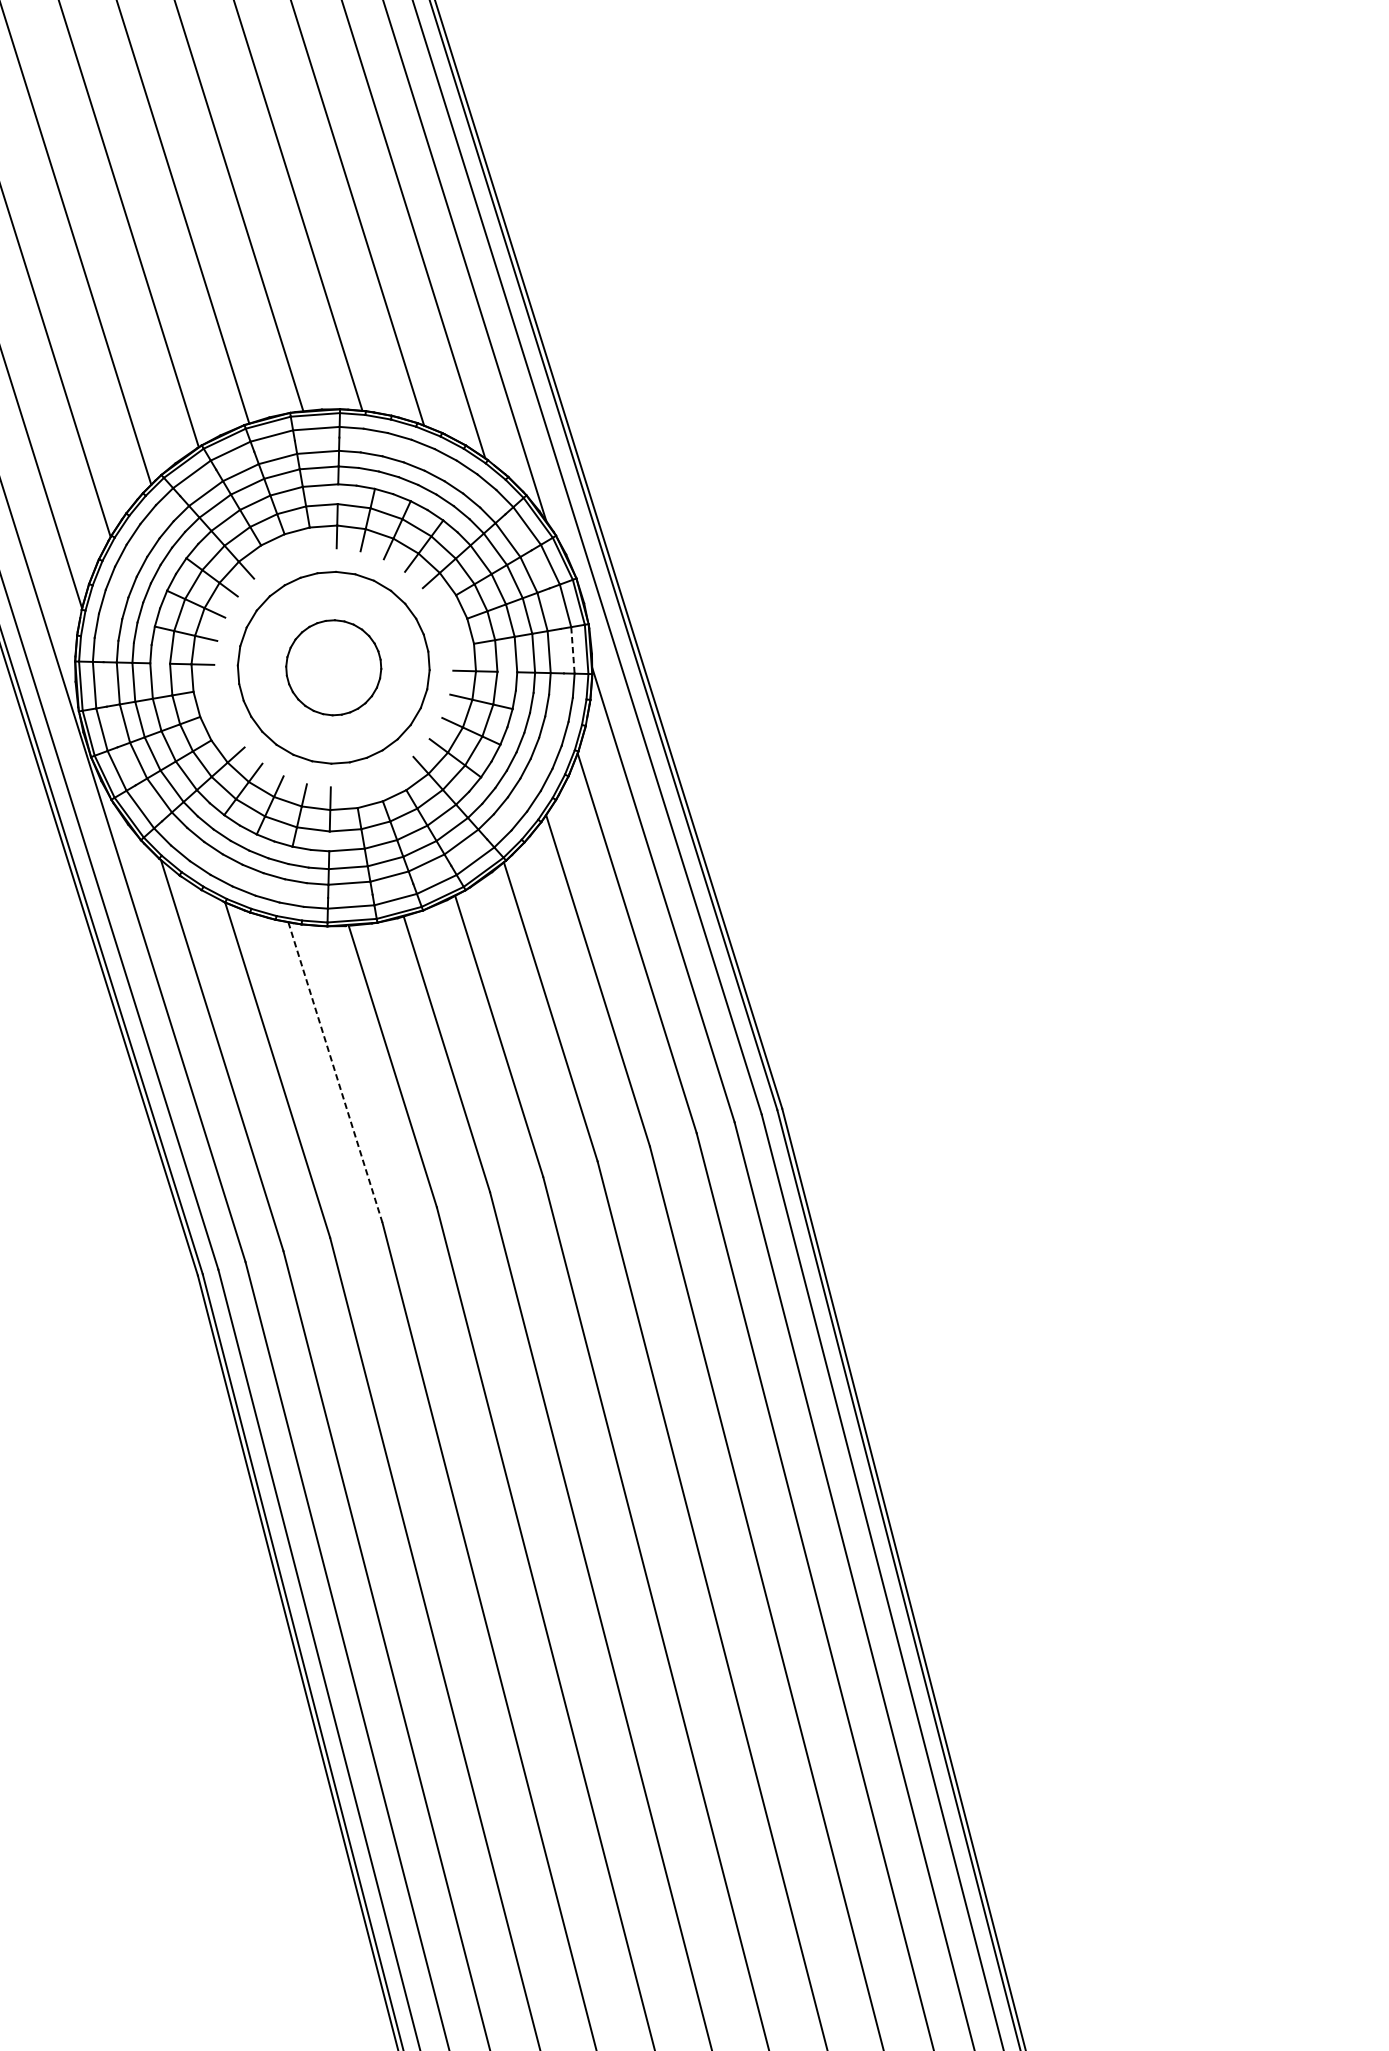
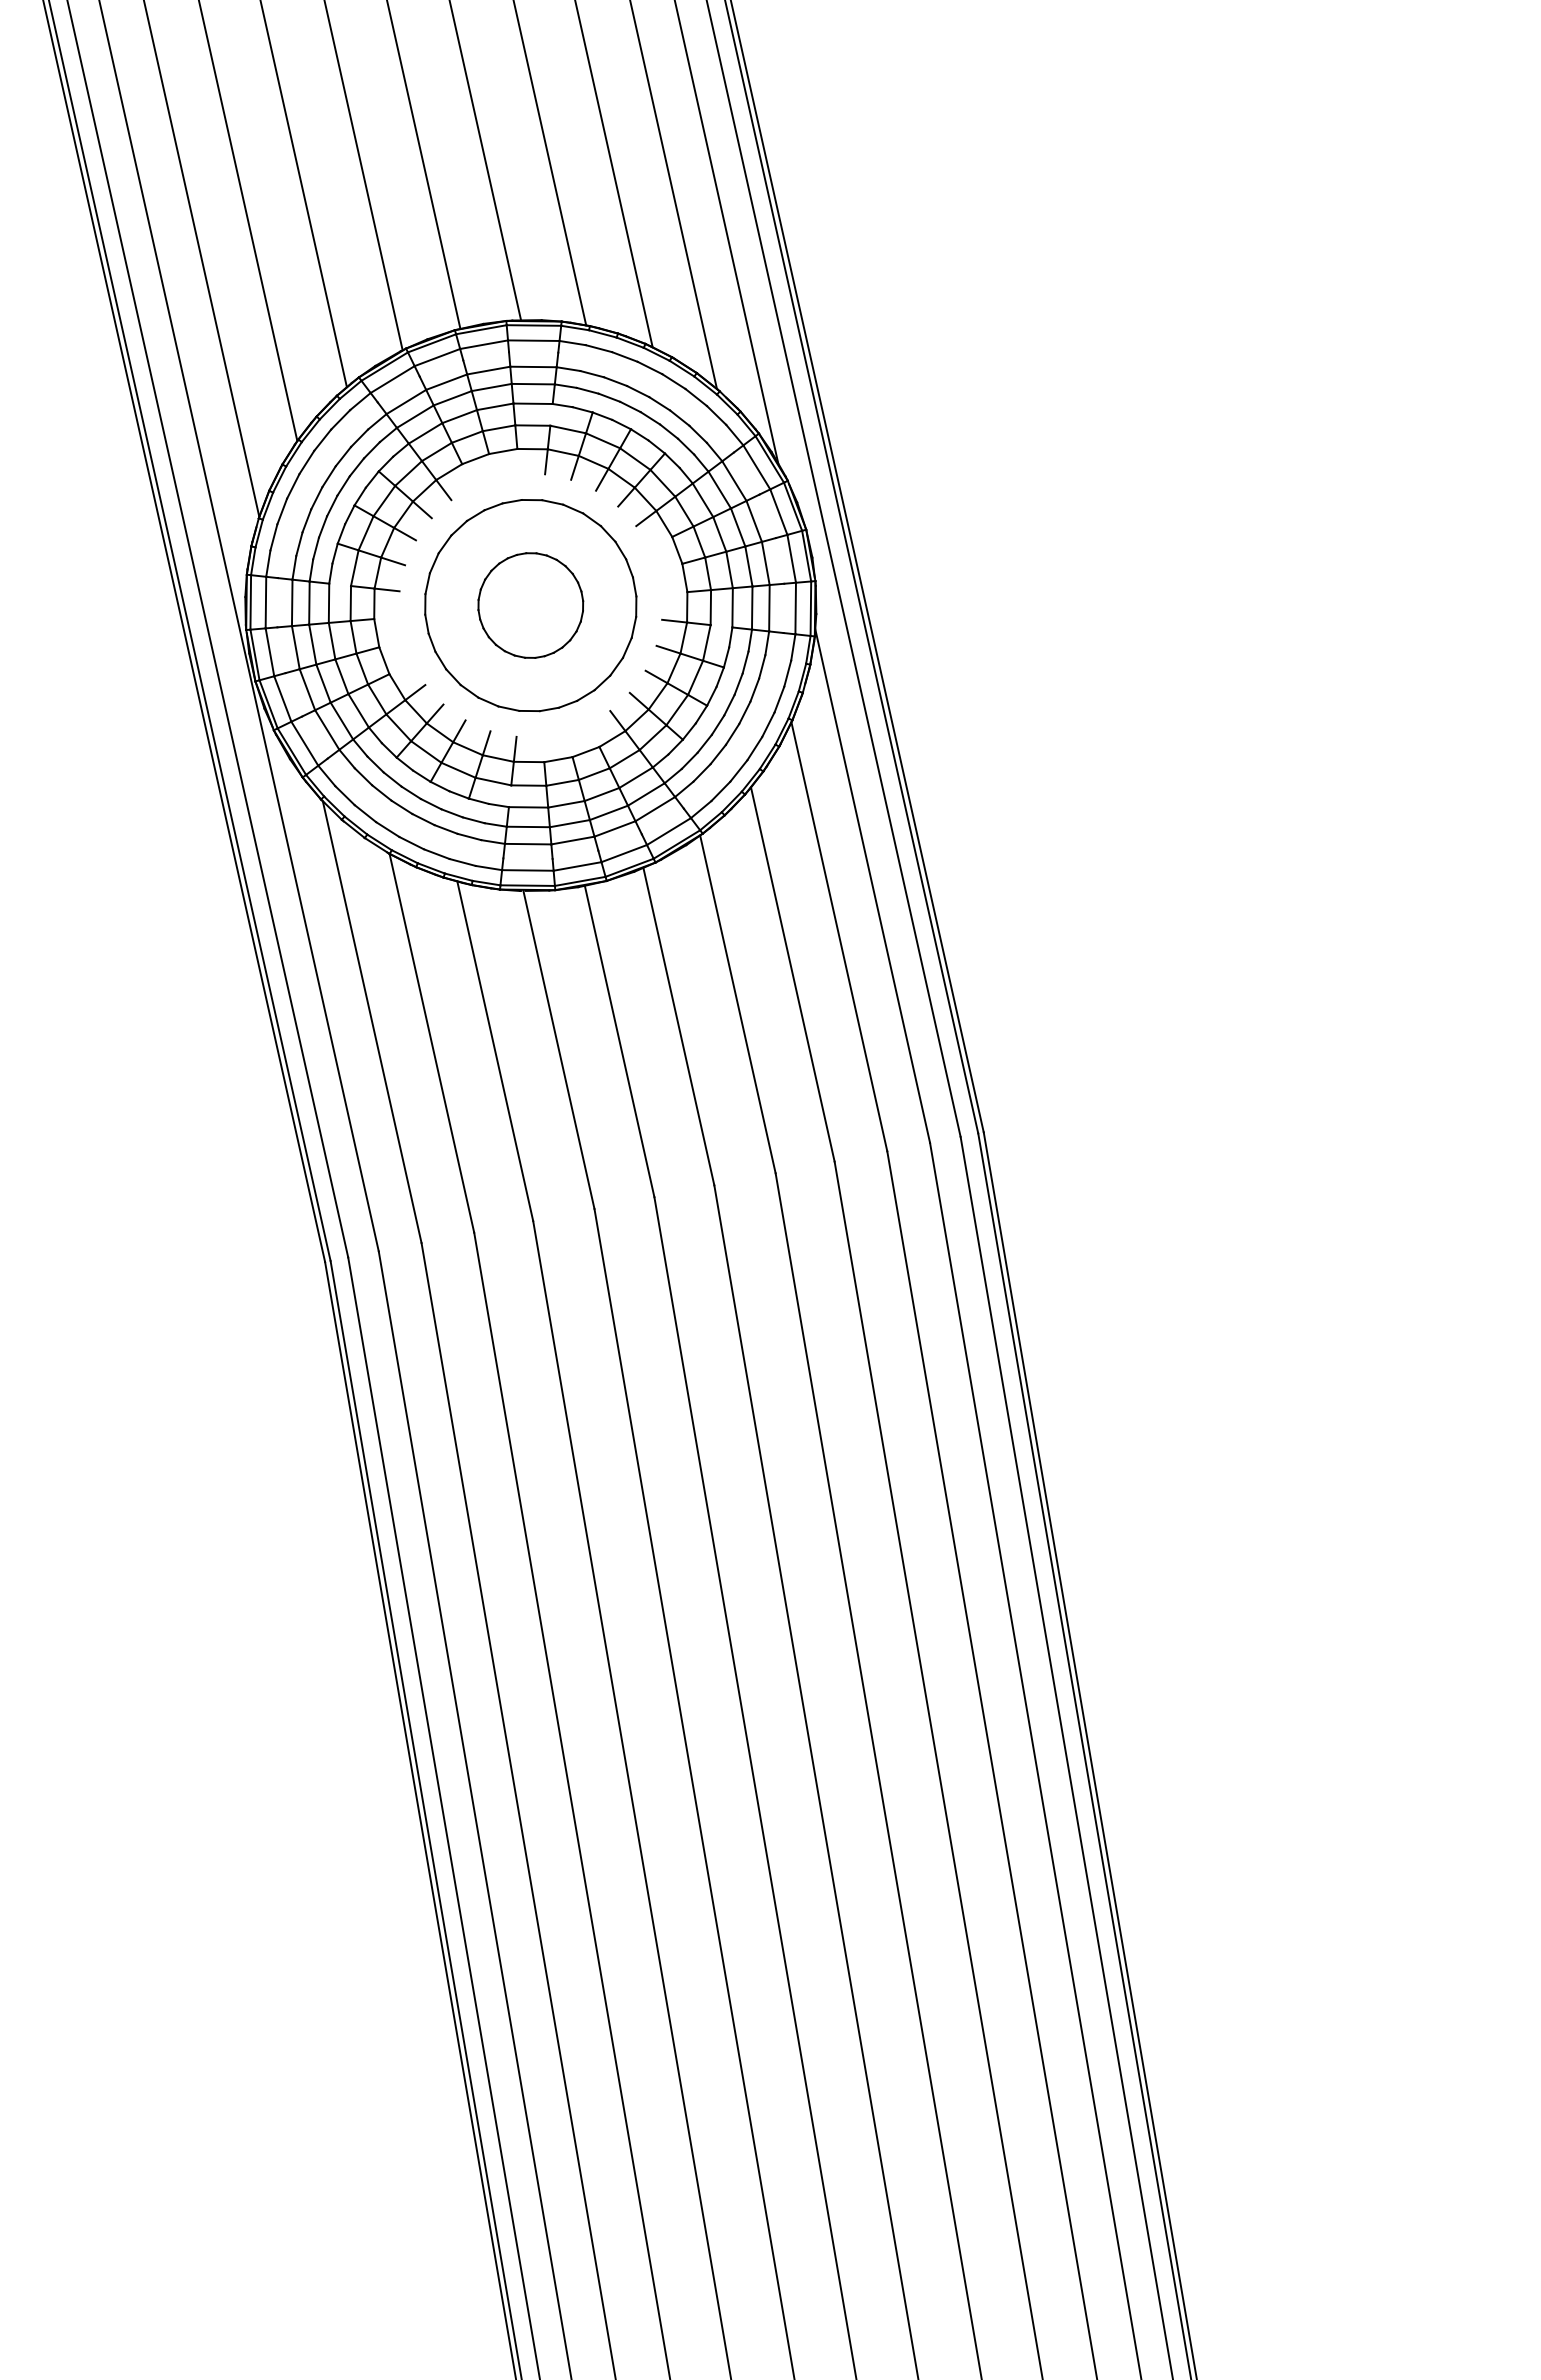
line: (572, 650) -> (795, 608), dashed -> solid
line: (335, 1072) -> (495, 1051), dashed -> solid

